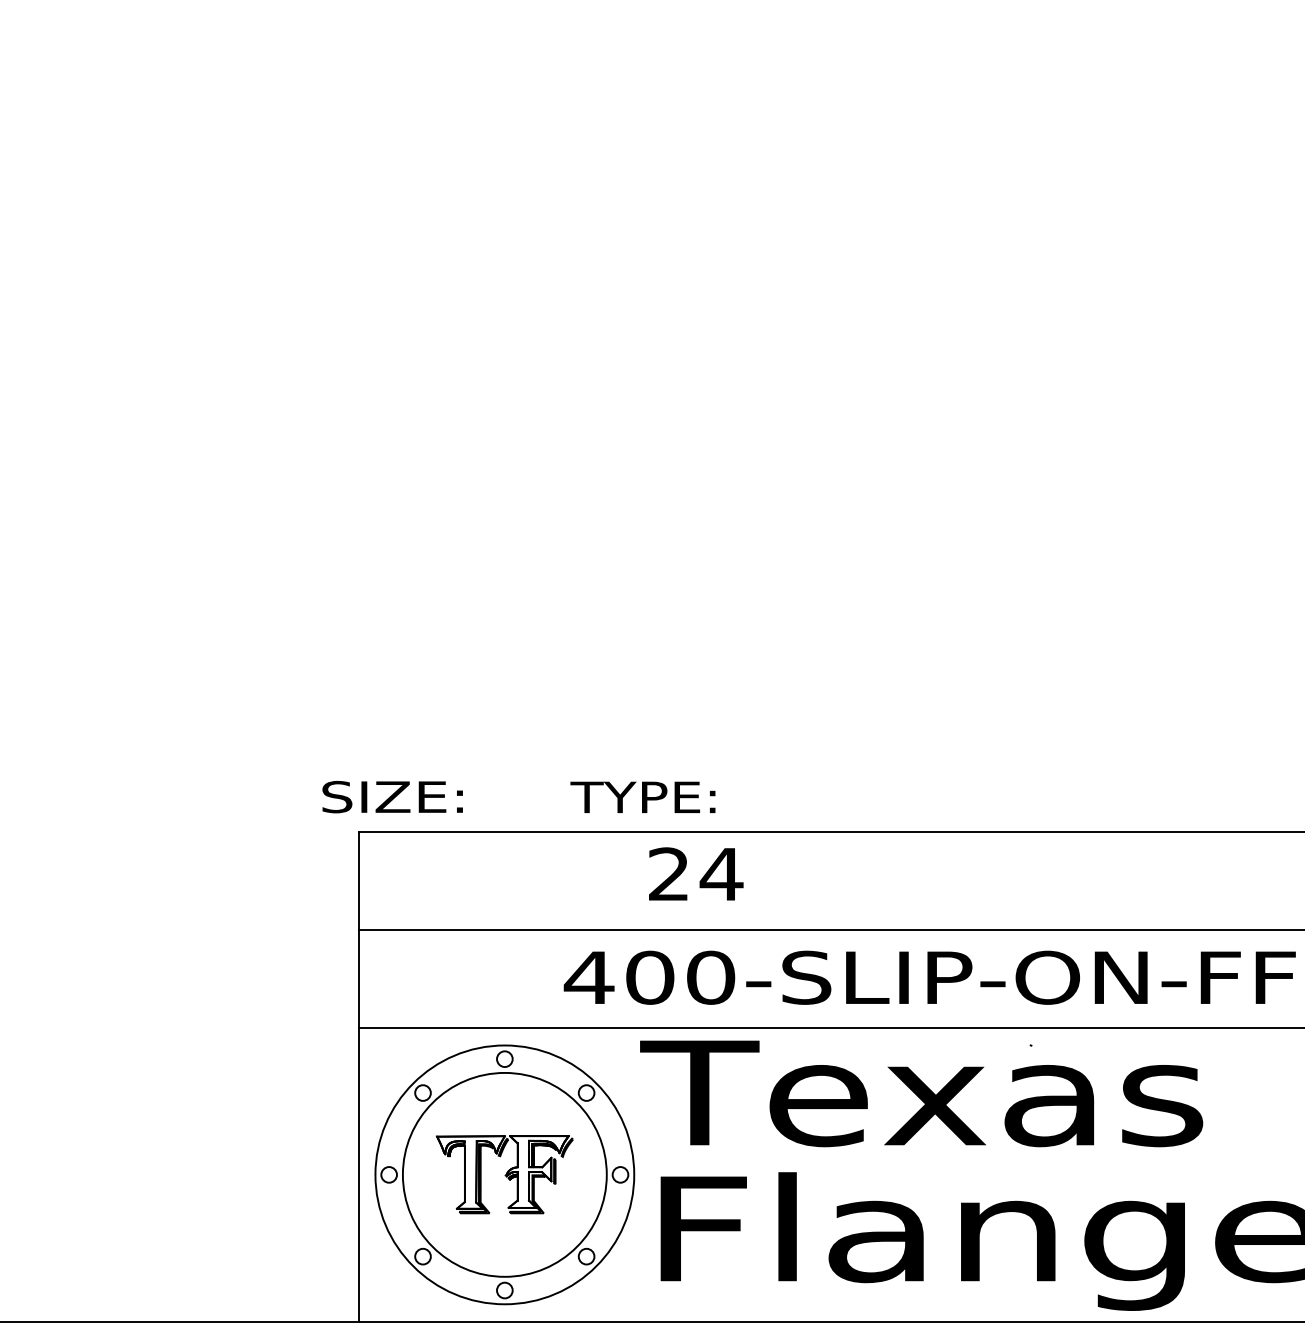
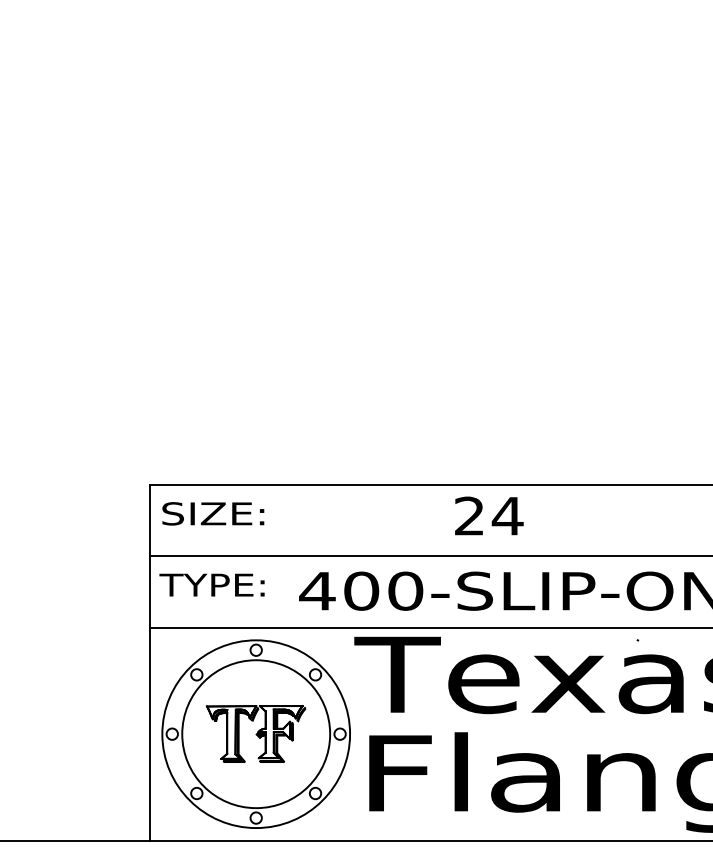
text: (642, 796) -> (211, 584), moved
text: (392, 797) -> (213, 514), moved
text: (696, 873) -> (489, 515), moved

